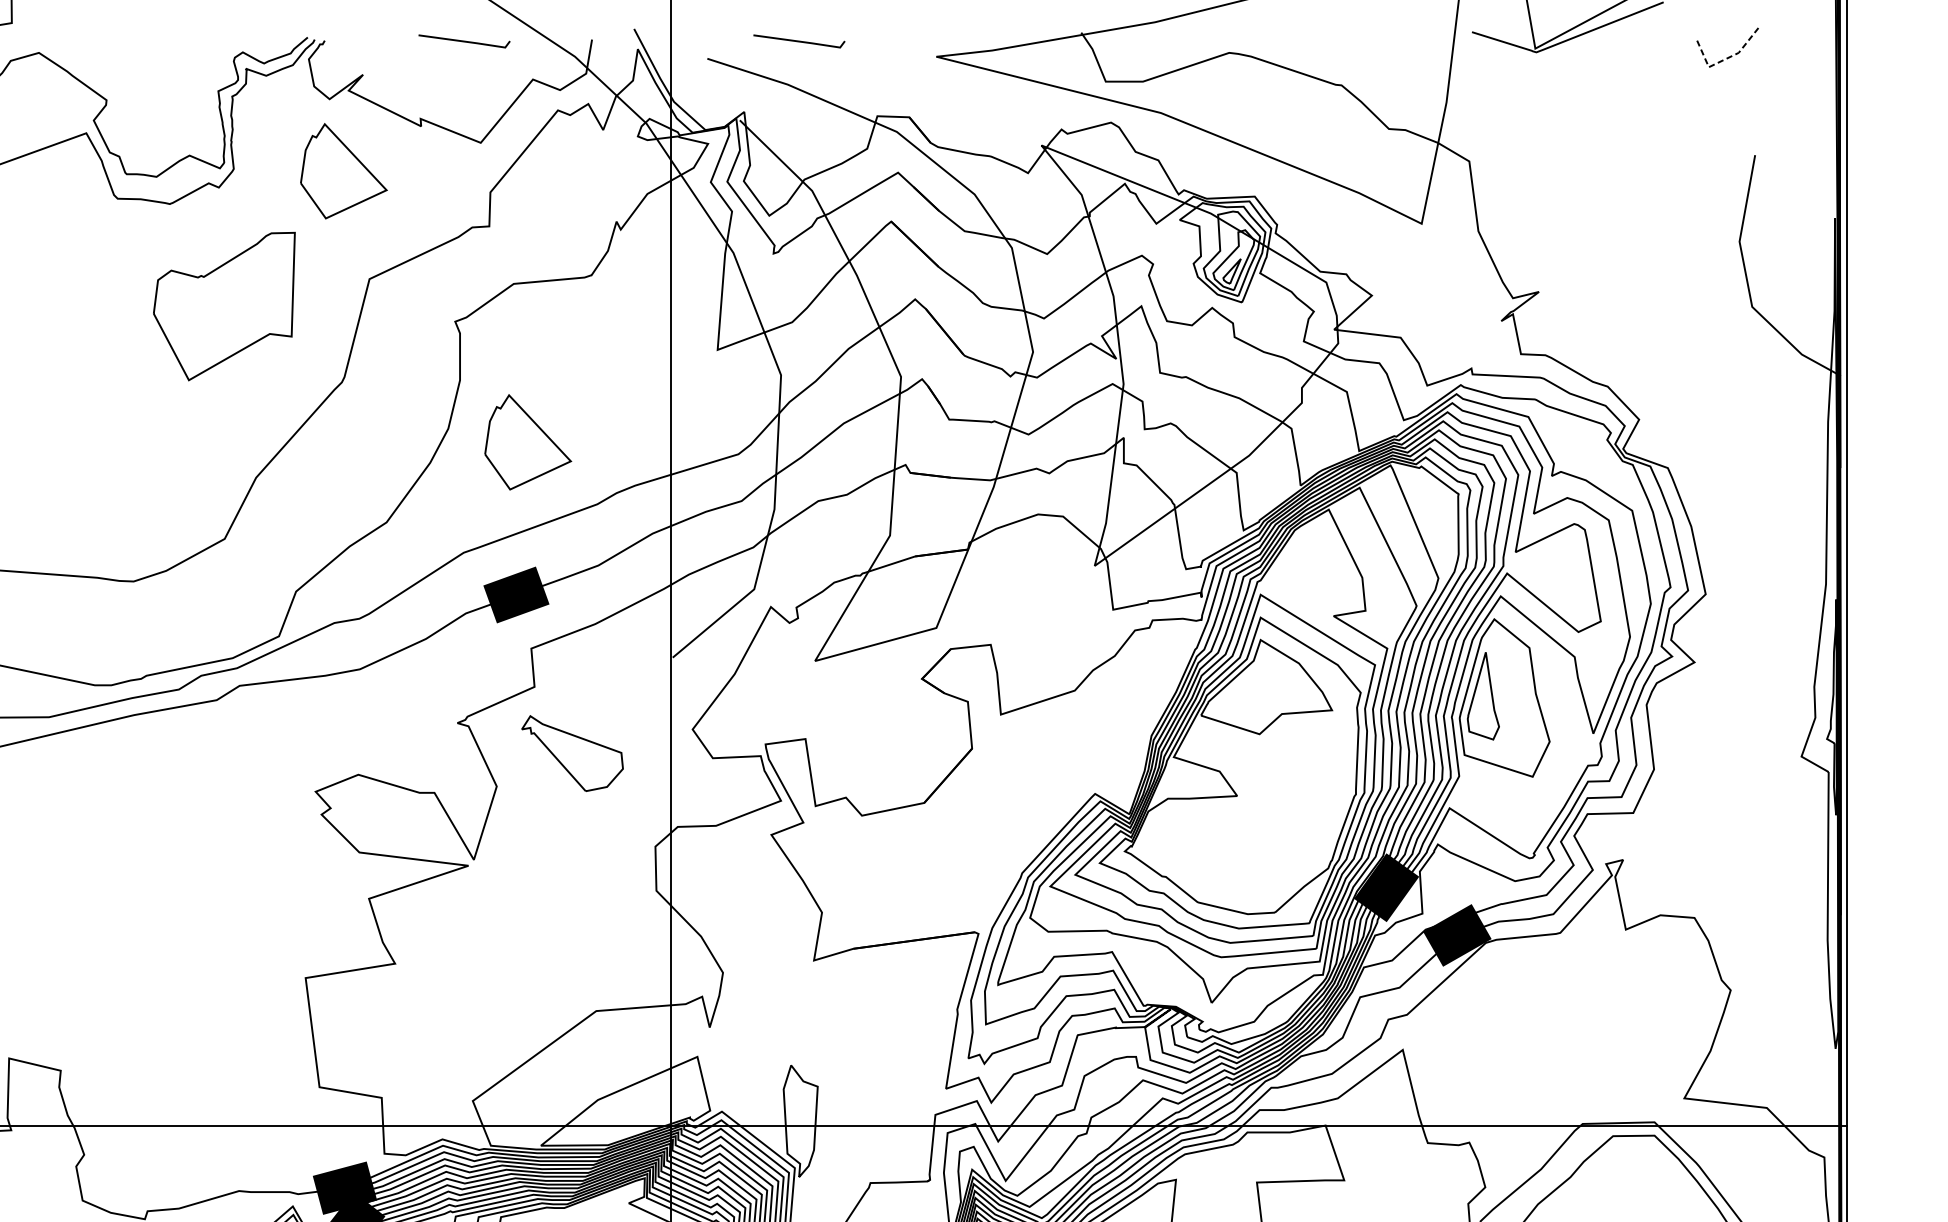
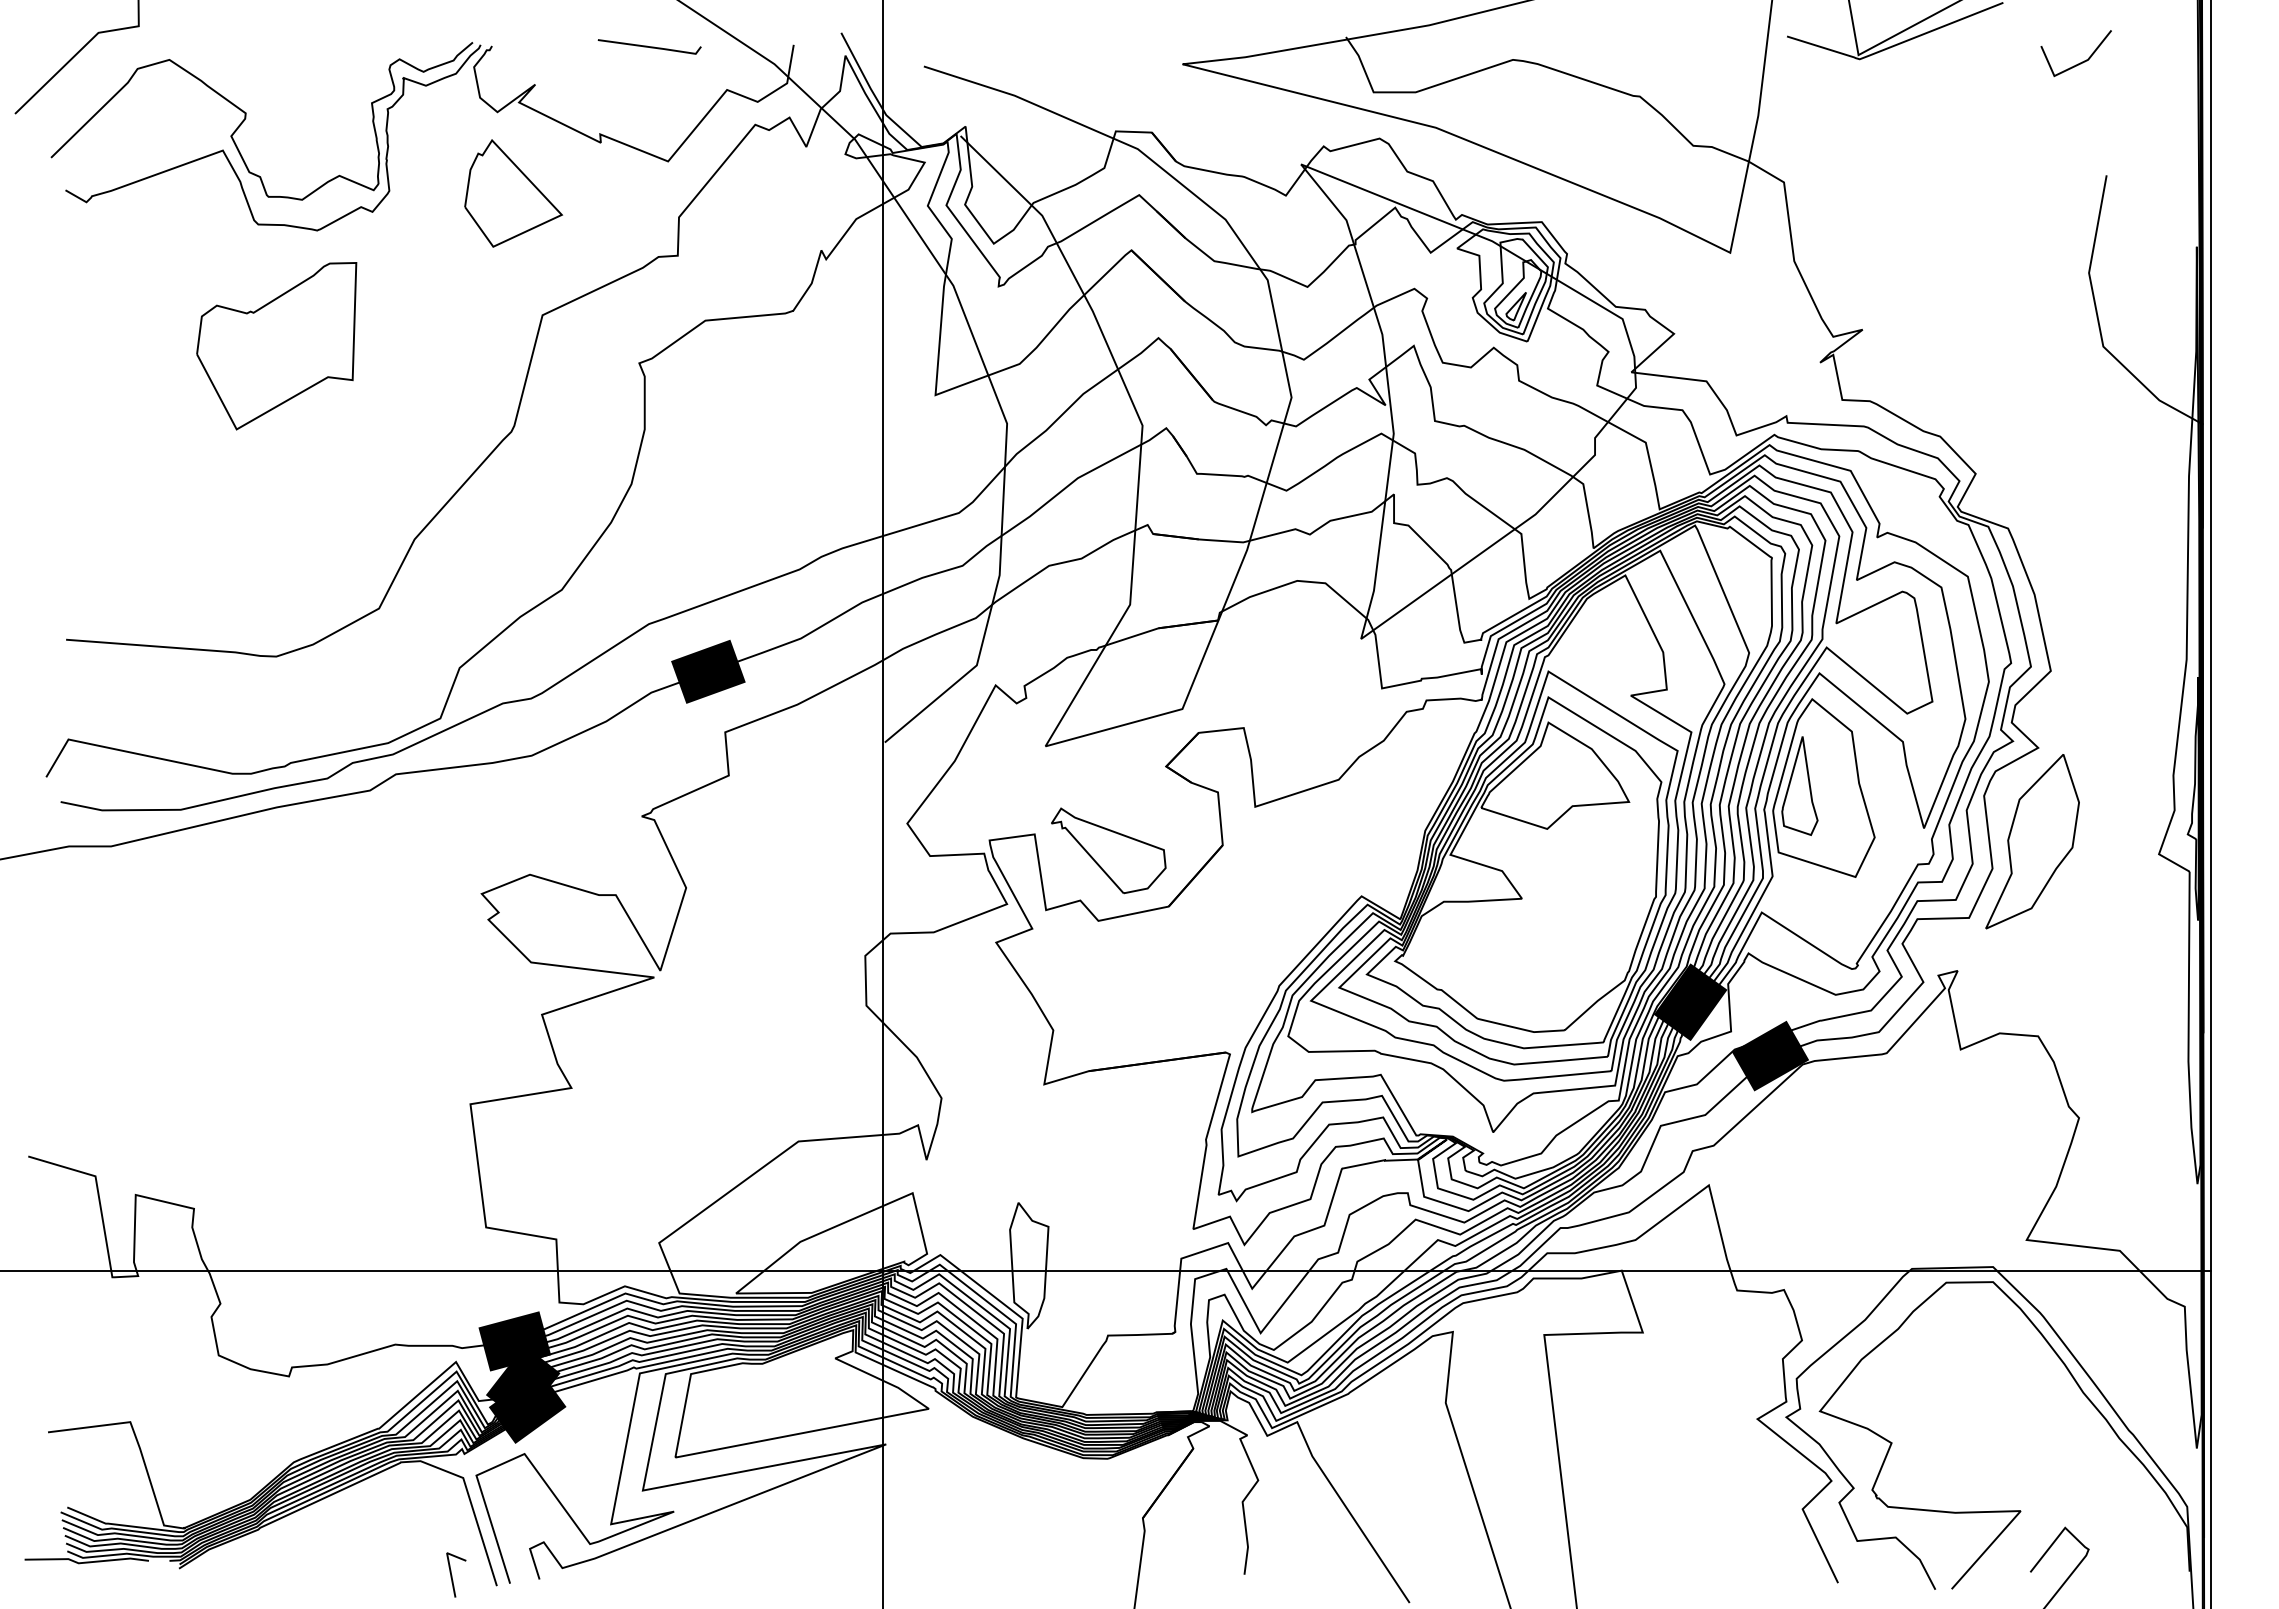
line: (799, 41) -> (1027, 46), removed
line: (1725, 58) -> (2073, 66), dashed -> solid
part: (224, 306) -> (276, 346), moved
part: (528, 442) -> (721, 499), removed
part: (1689, 745) -> (2032, 841), added
part: (572, 753) -> (1108, 850), moved

